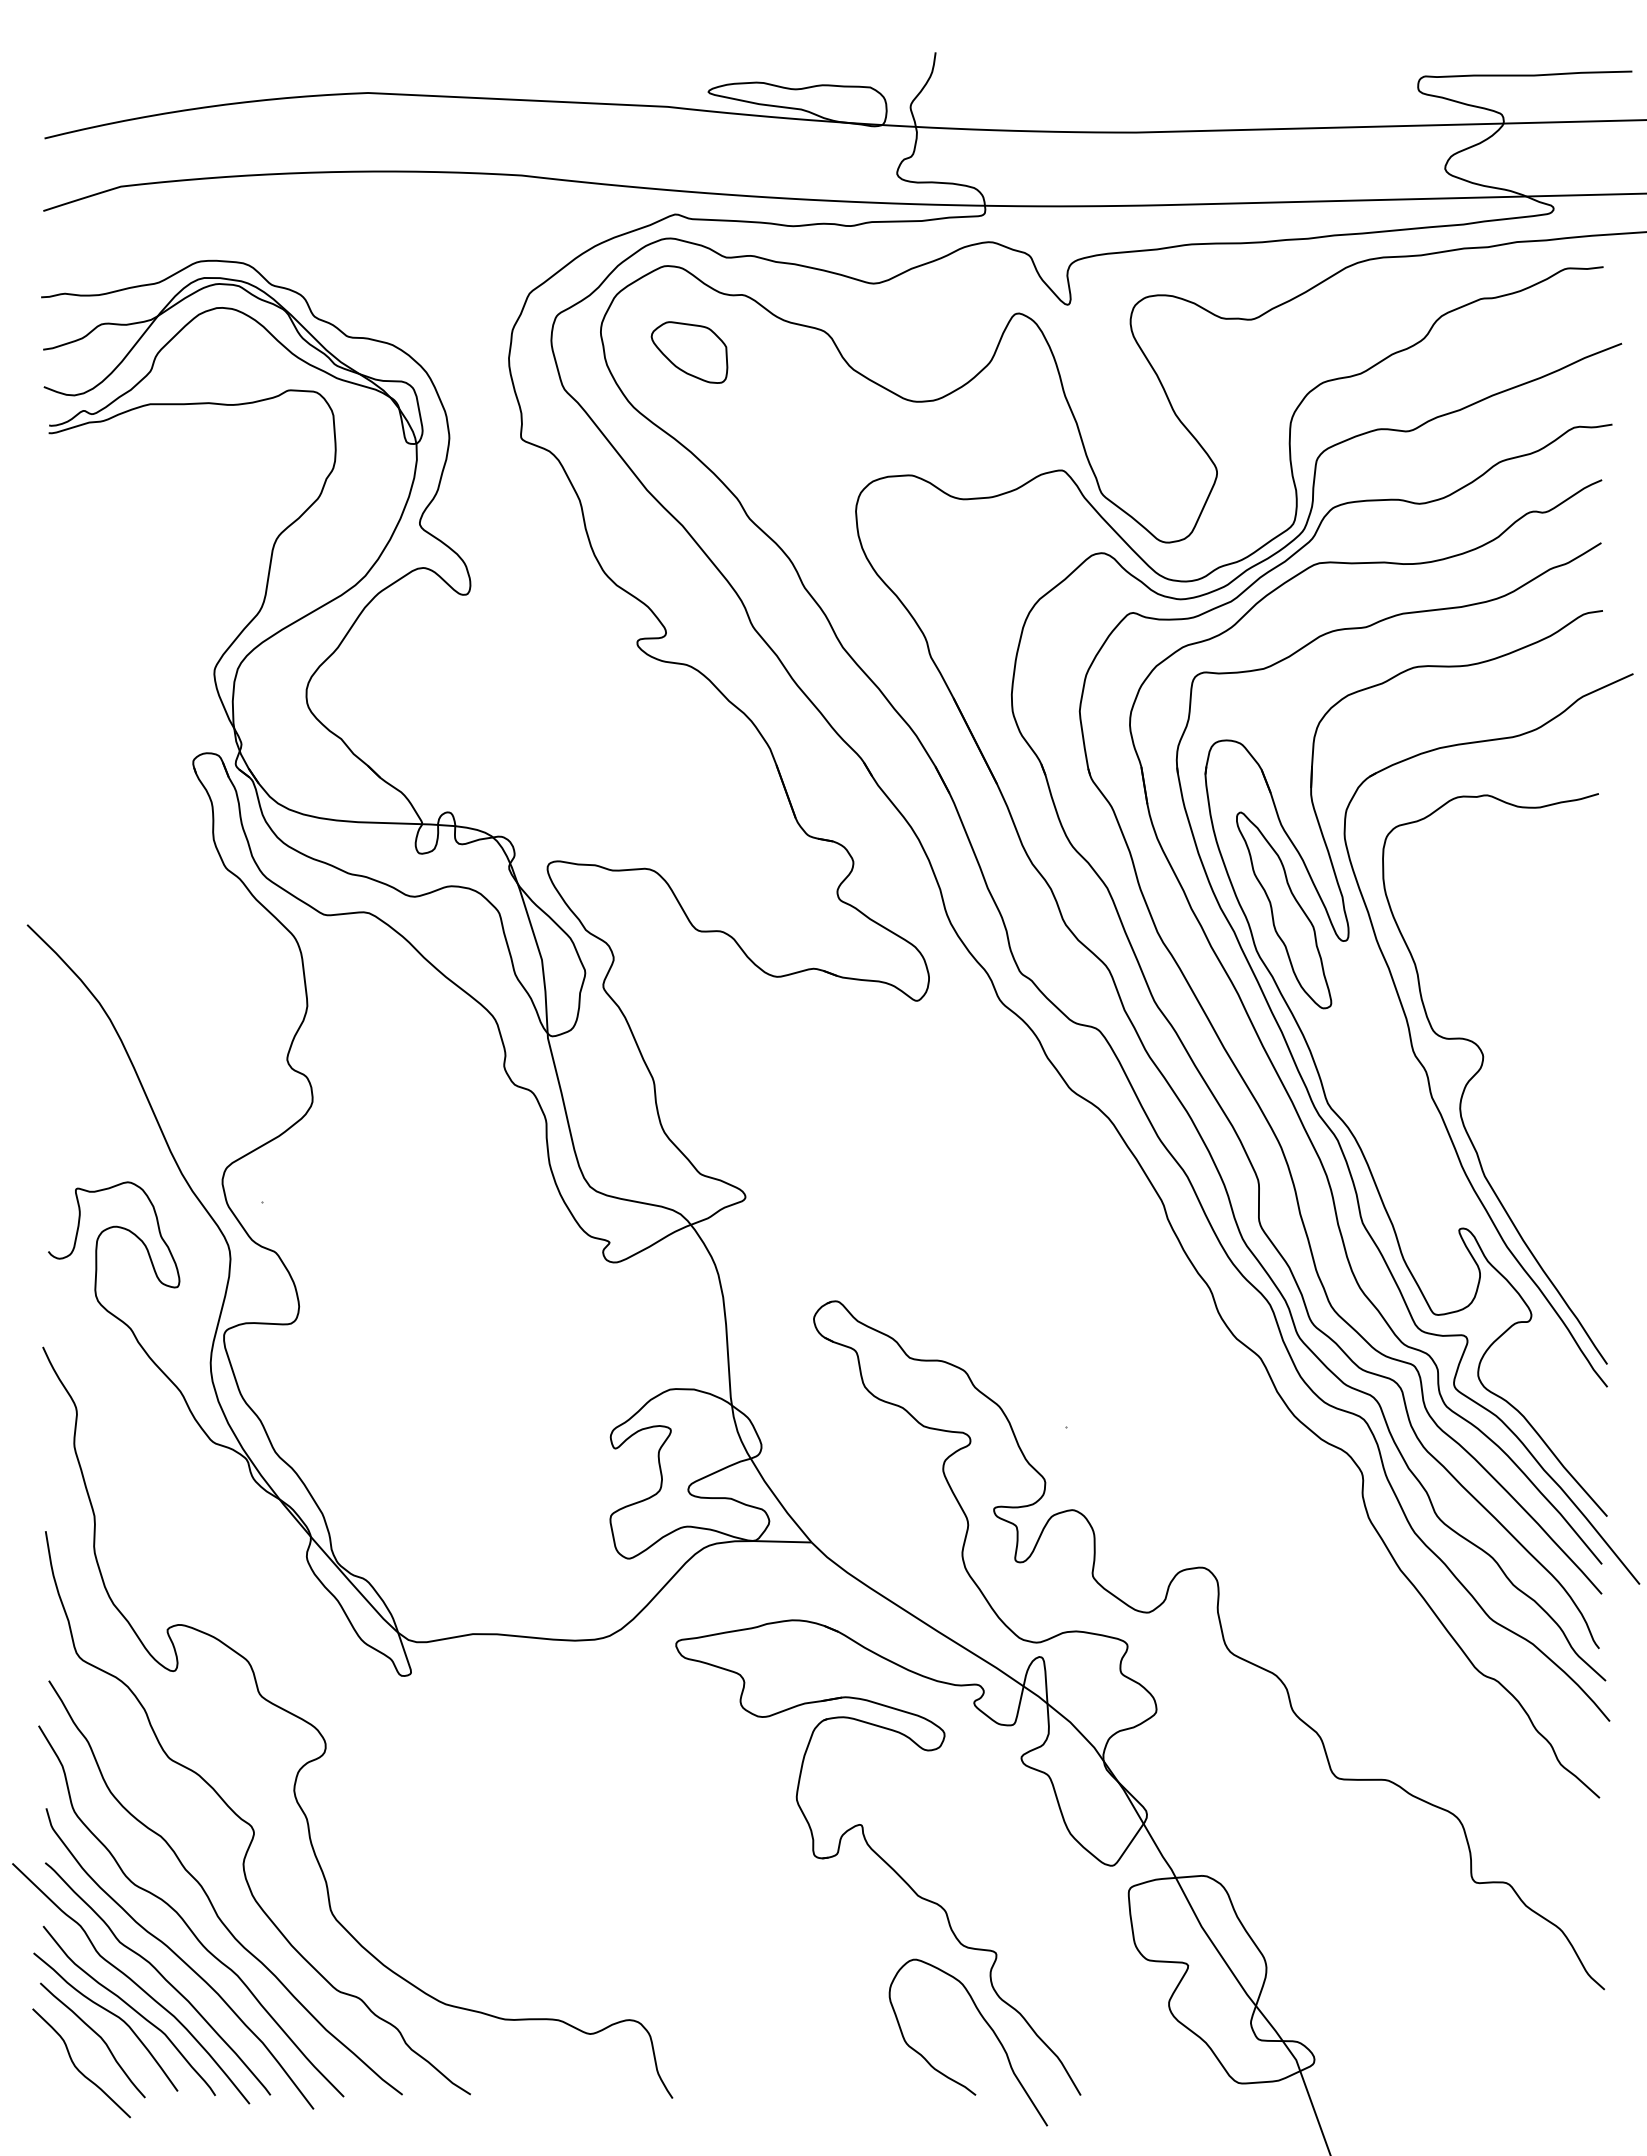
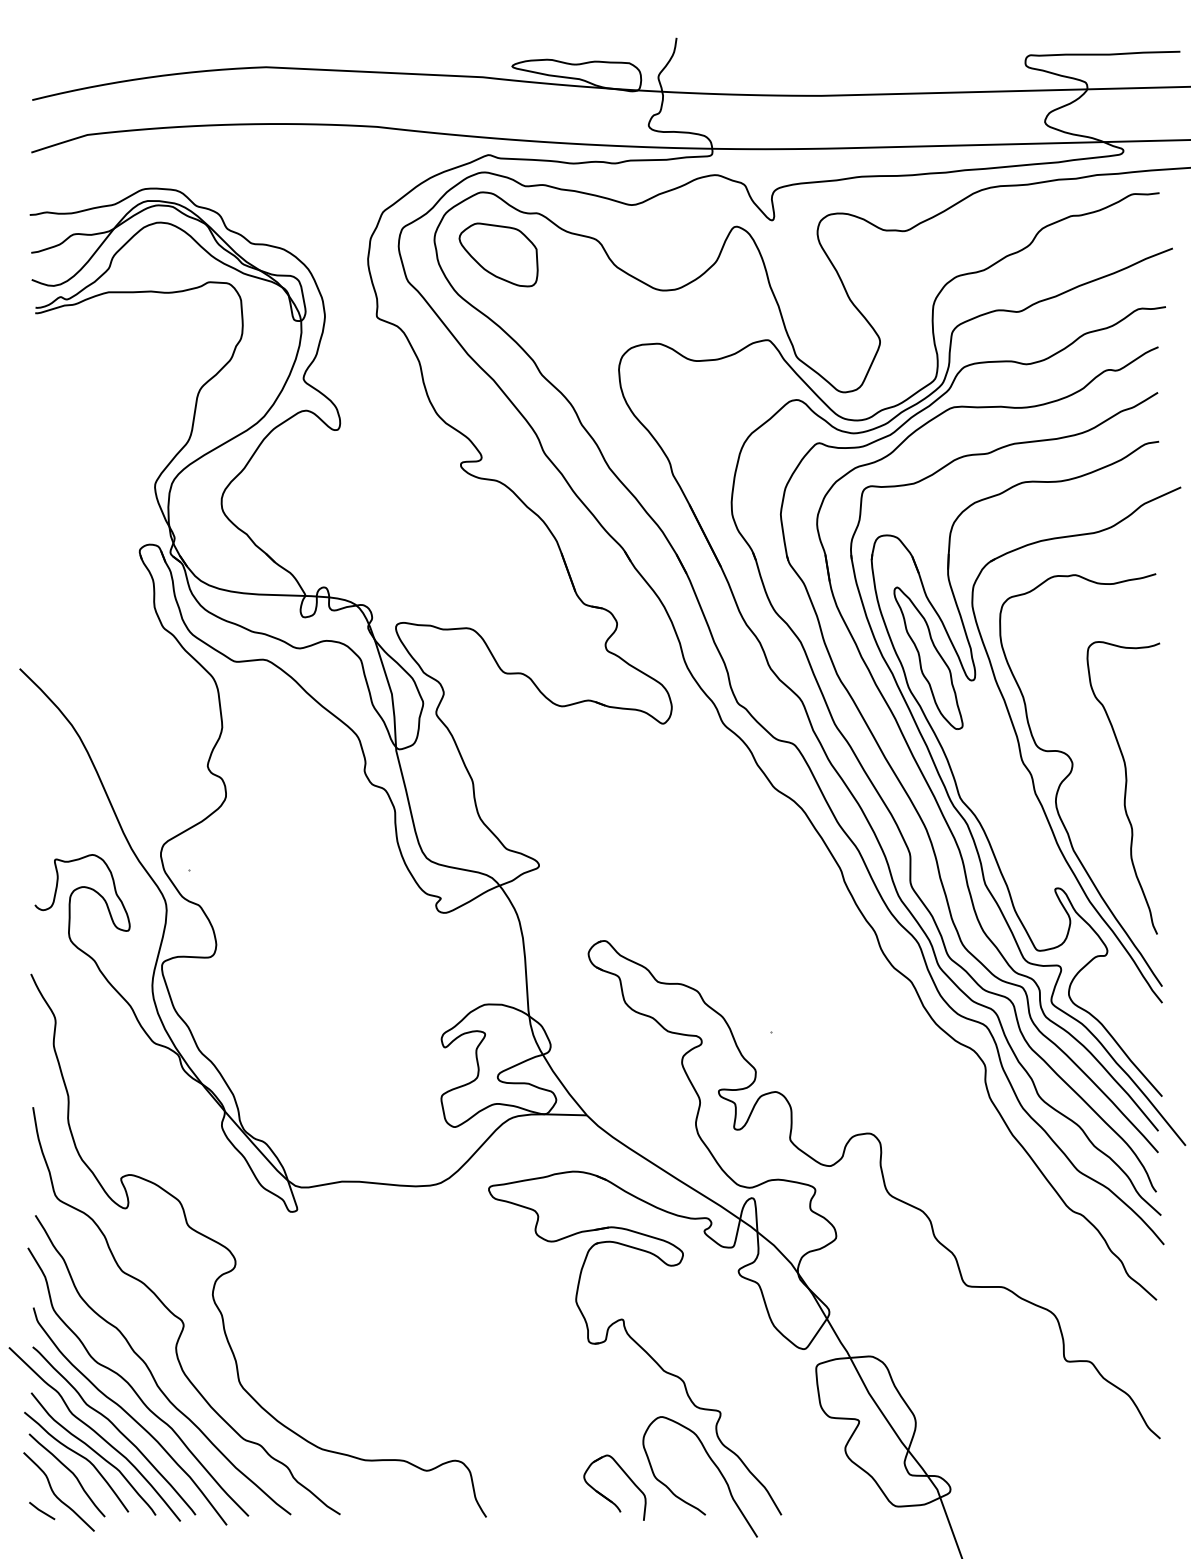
part: (689, 352) -> (498, 254), size x1.43
curve: (1555, 1091) -> (1124, 789), added
part: (841, 2072) -> (608, 1498), added
line: (58, 2089) -> (42, 1510), added

